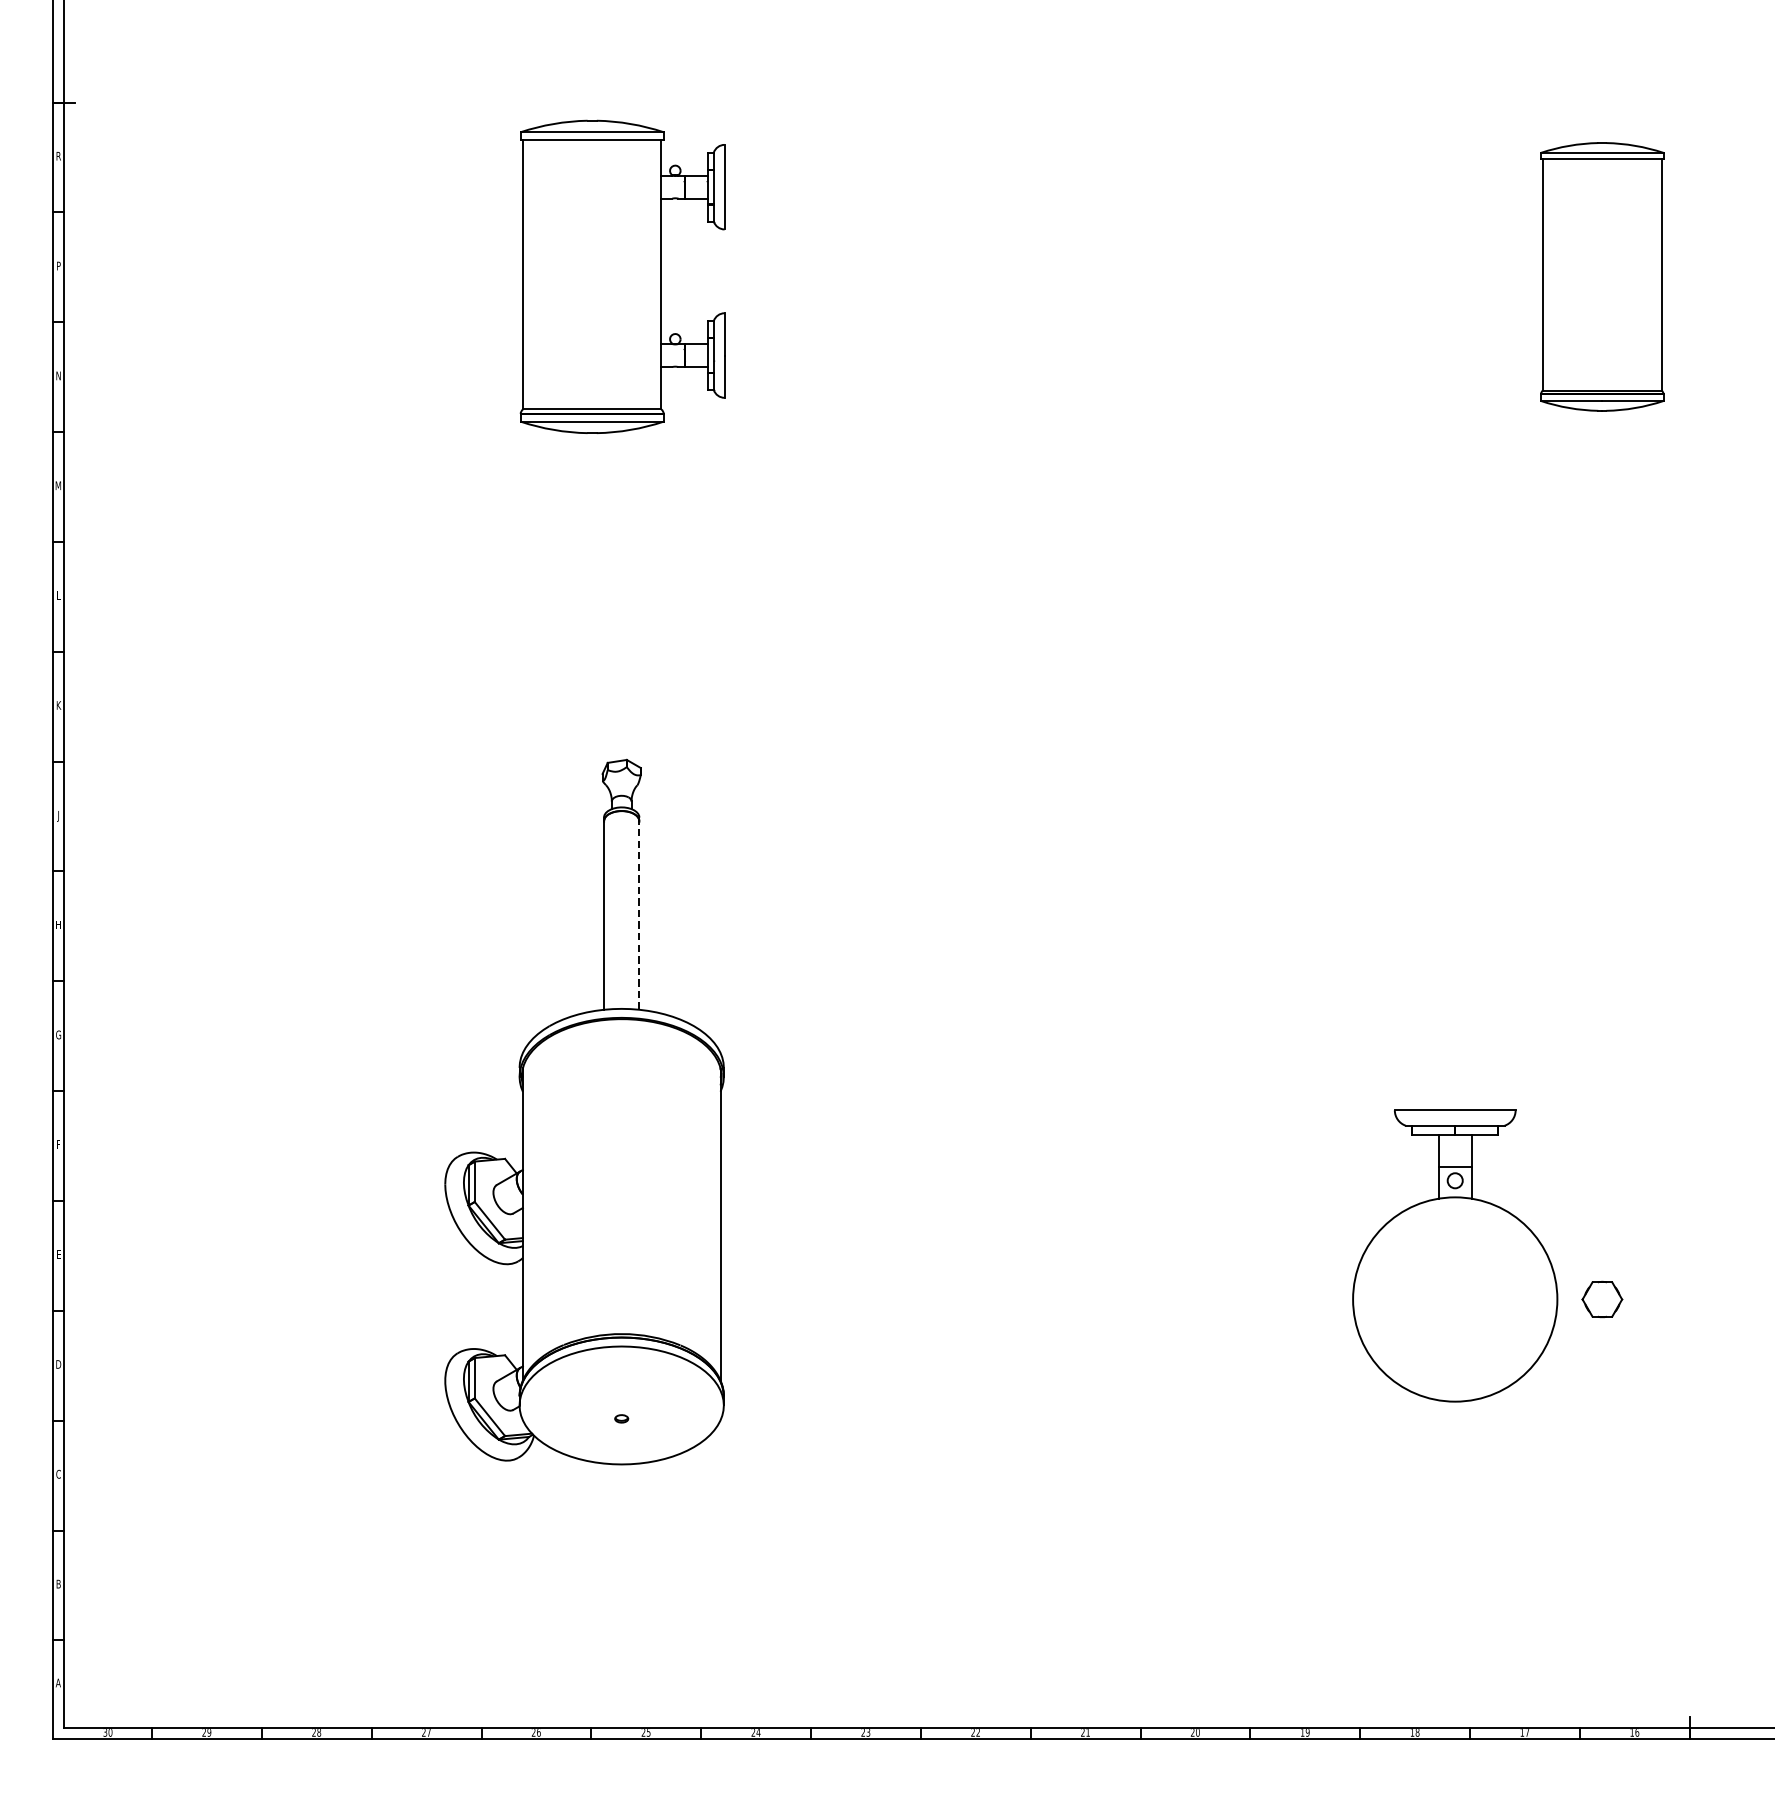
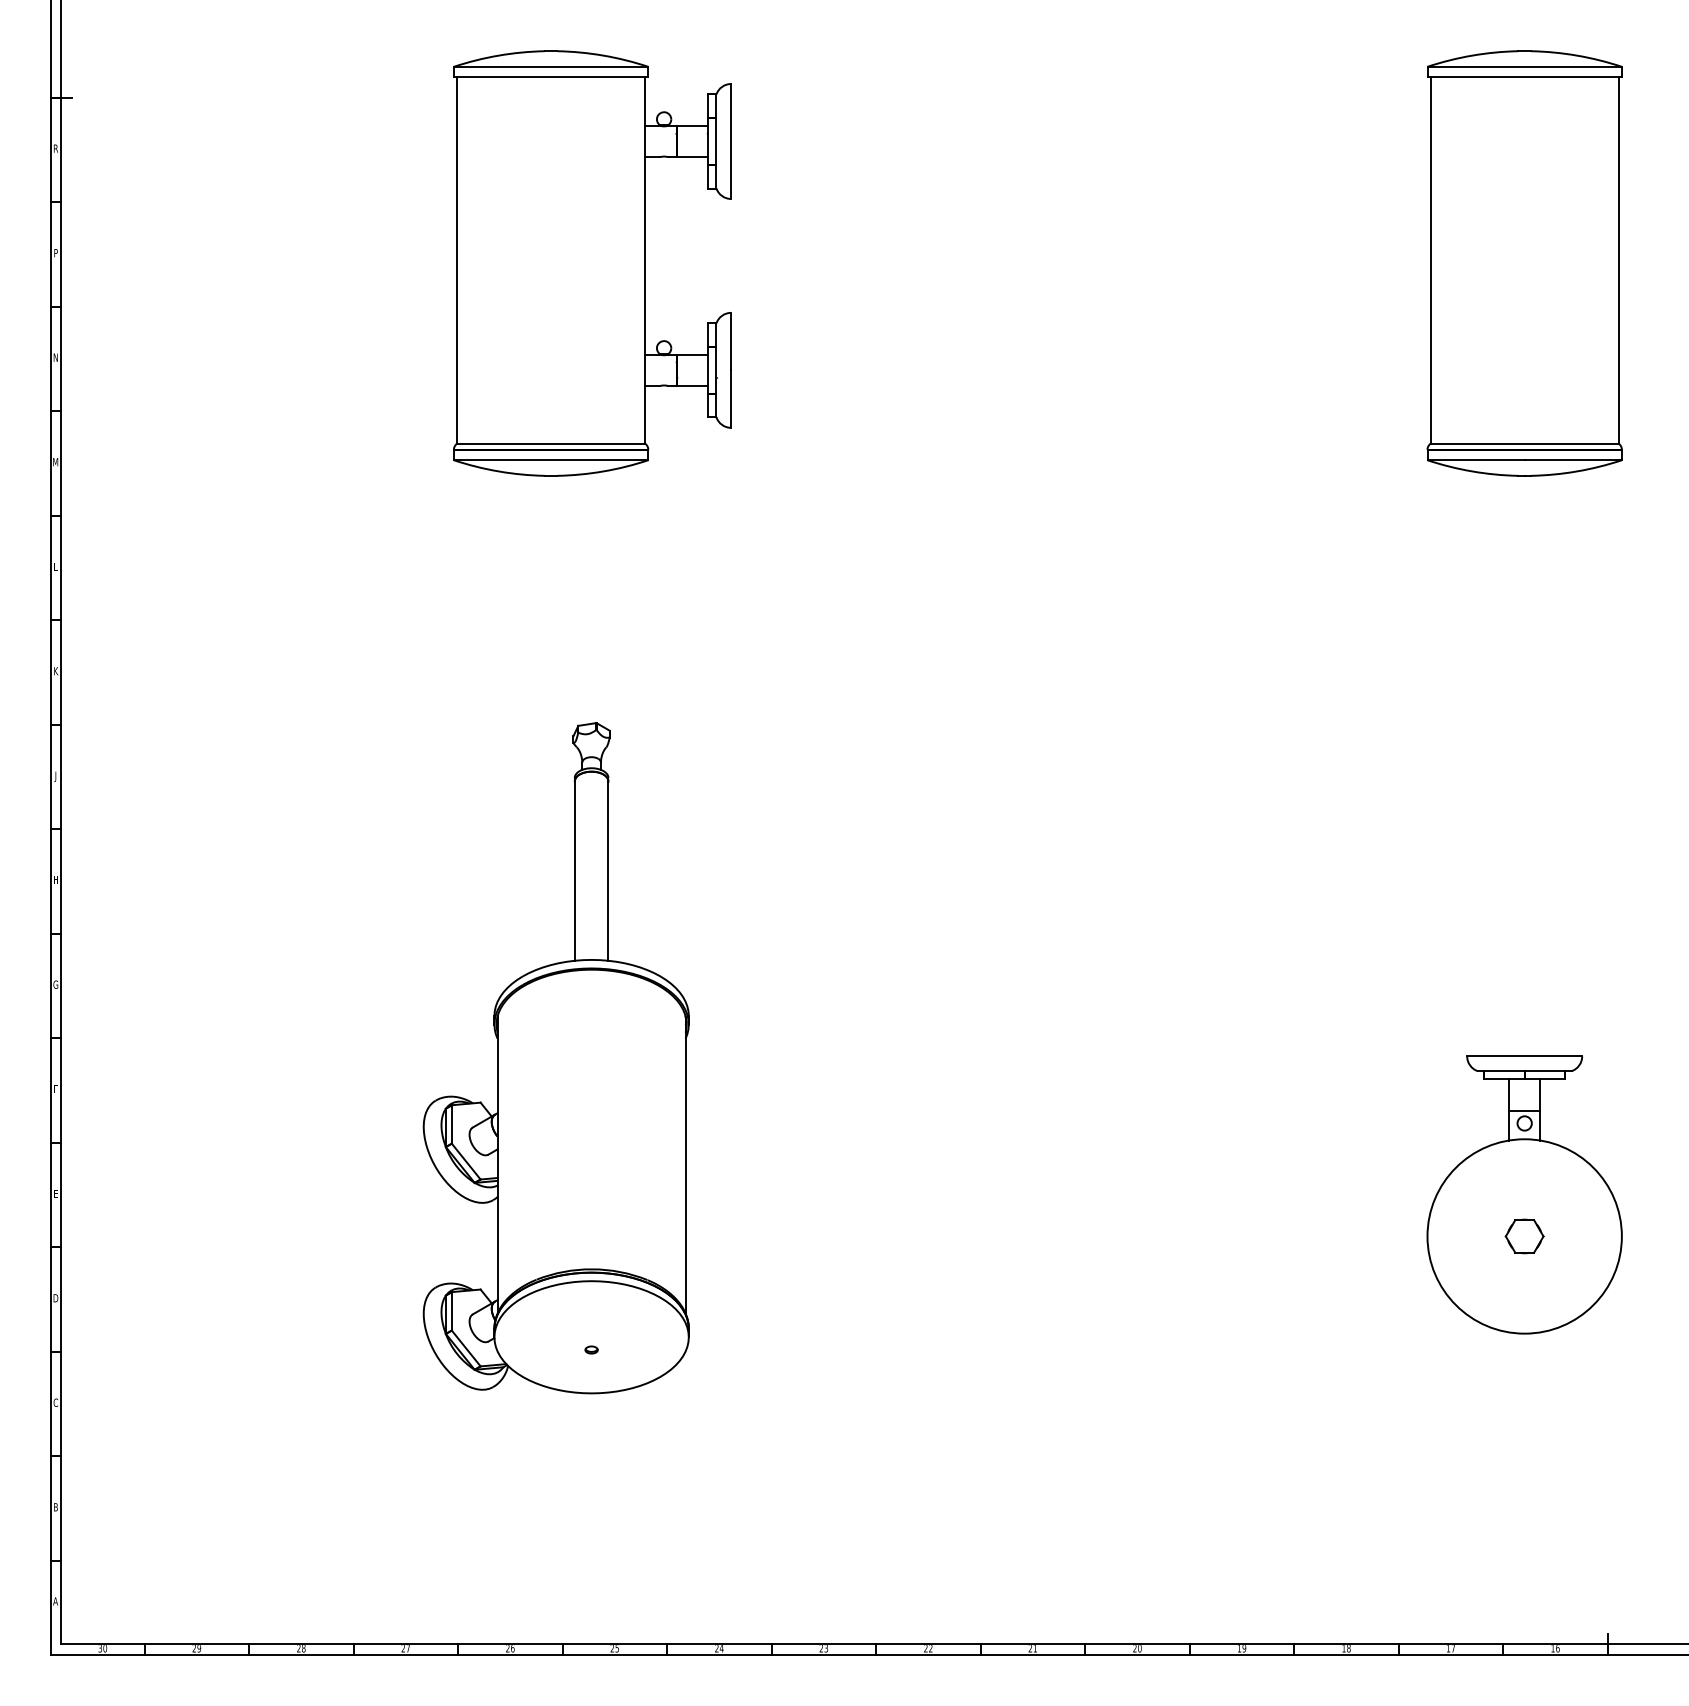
part: (622, 276) -> (592, 263), size x1.43
part: (1602, 276) -> (1524, 263), size x1.67
line: (639, 915) -> (608, 871), dashed -> solid
part: (1455, 1255) -> (1524, 1194), moved

